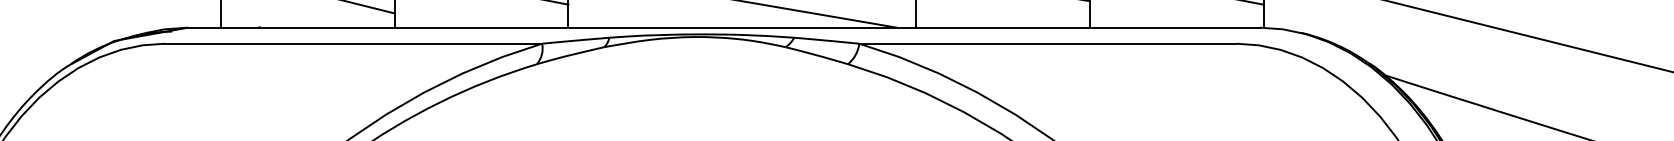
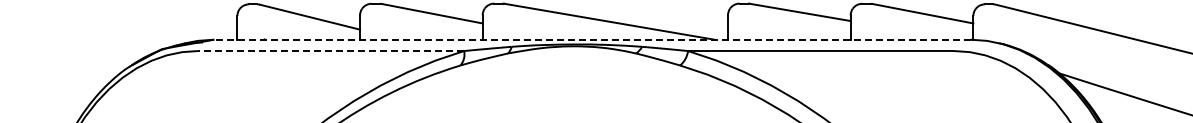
line: (722, 27) -> (591, 39), solid -> dashed
line: (352, 44) -> (330, 51), solid -> dashed

